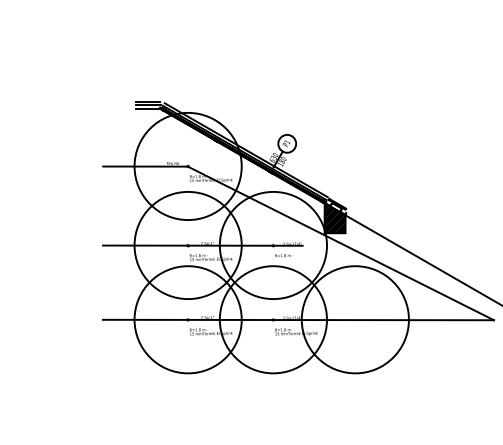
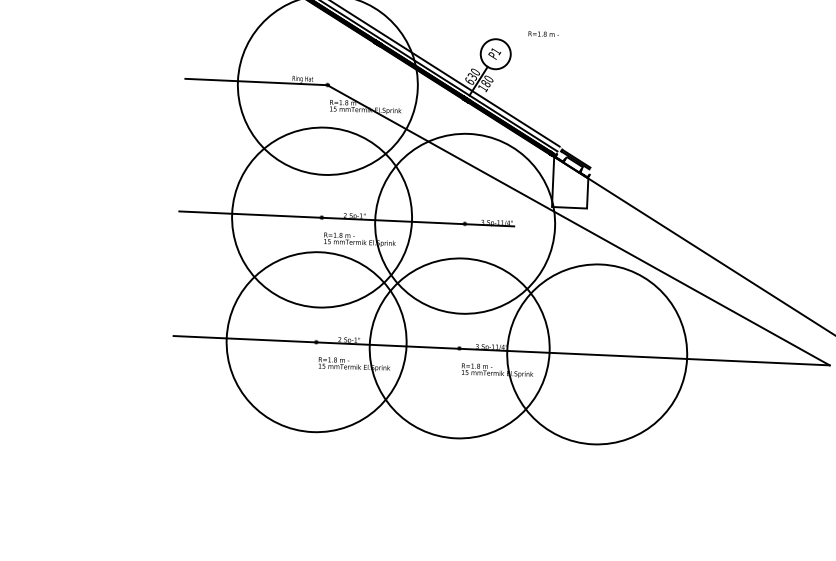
hatch: (334, 218) -> (569, 182), removed
text: (283, 255) -> (542, 33), moved

